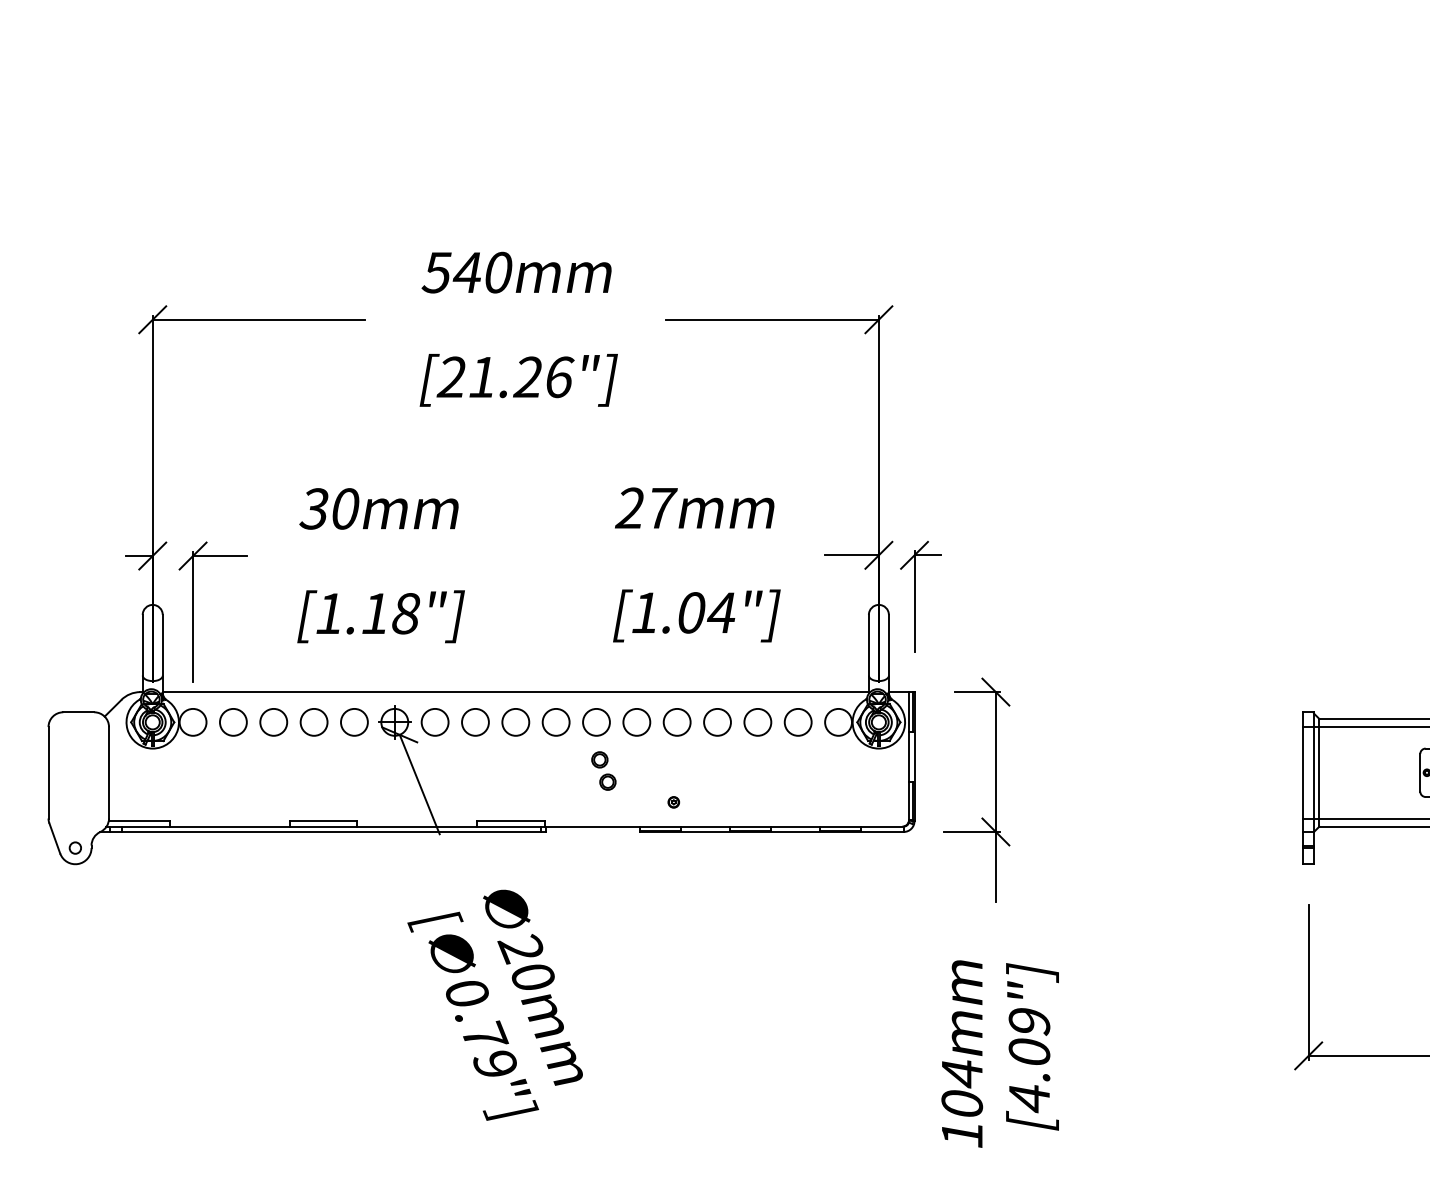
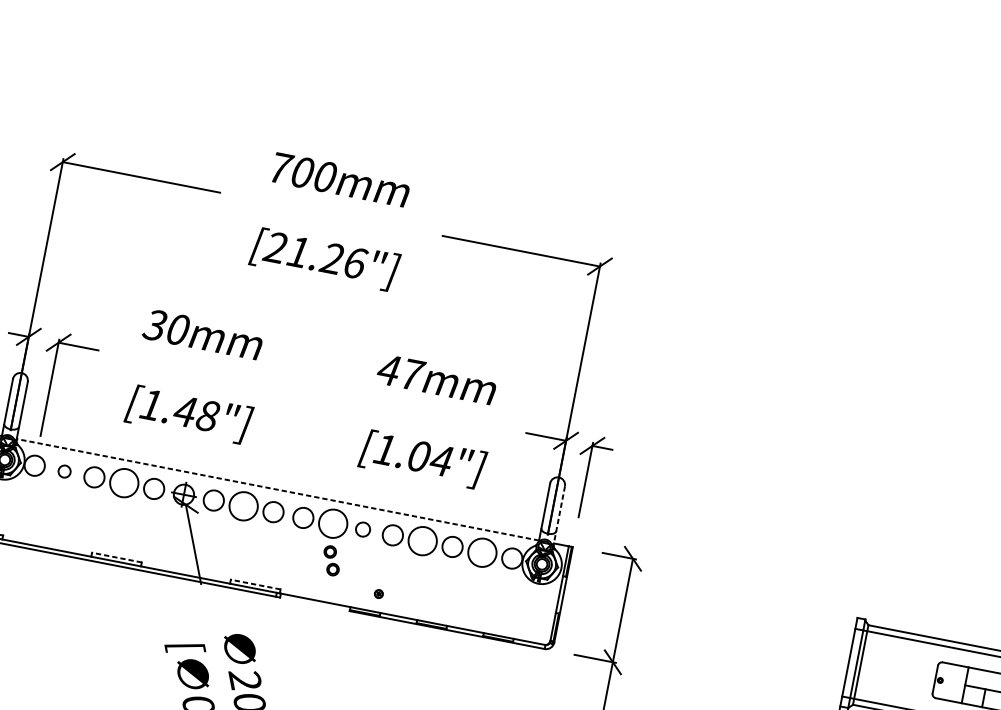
text: (451, 272) -> (290, 170), 540mm -> 700mm
text: (629, 507) -> (388, 369), 27mm -> 47mm
text: (374, 613) -> (184, 411), [1.18"] -> [1.48"]
line: (888, 654) -> (558, 515), solid -> dashed
line: (515, 692) -> (277, 490), solid -> dashed
circle: (313, 721) -> (123, 482), size x1.4
circle: (596, 721) -> (333, 523), size x1.4
circle: (717, 721) -> (422, 540), size x1.4
circle: (797, 721) -> (482, 552), size x1.4
circle: (233, 722) -> (64, 471), size x0.6
circle: (475, 722) -> (243, 506), size x1.4
circle: (636, 722) -> (362, 529), size x0.7
line: (323, 821) -> (116, 557), solid -> dashed
line: (510, 821) -> (255, 584), solid -> dashed

